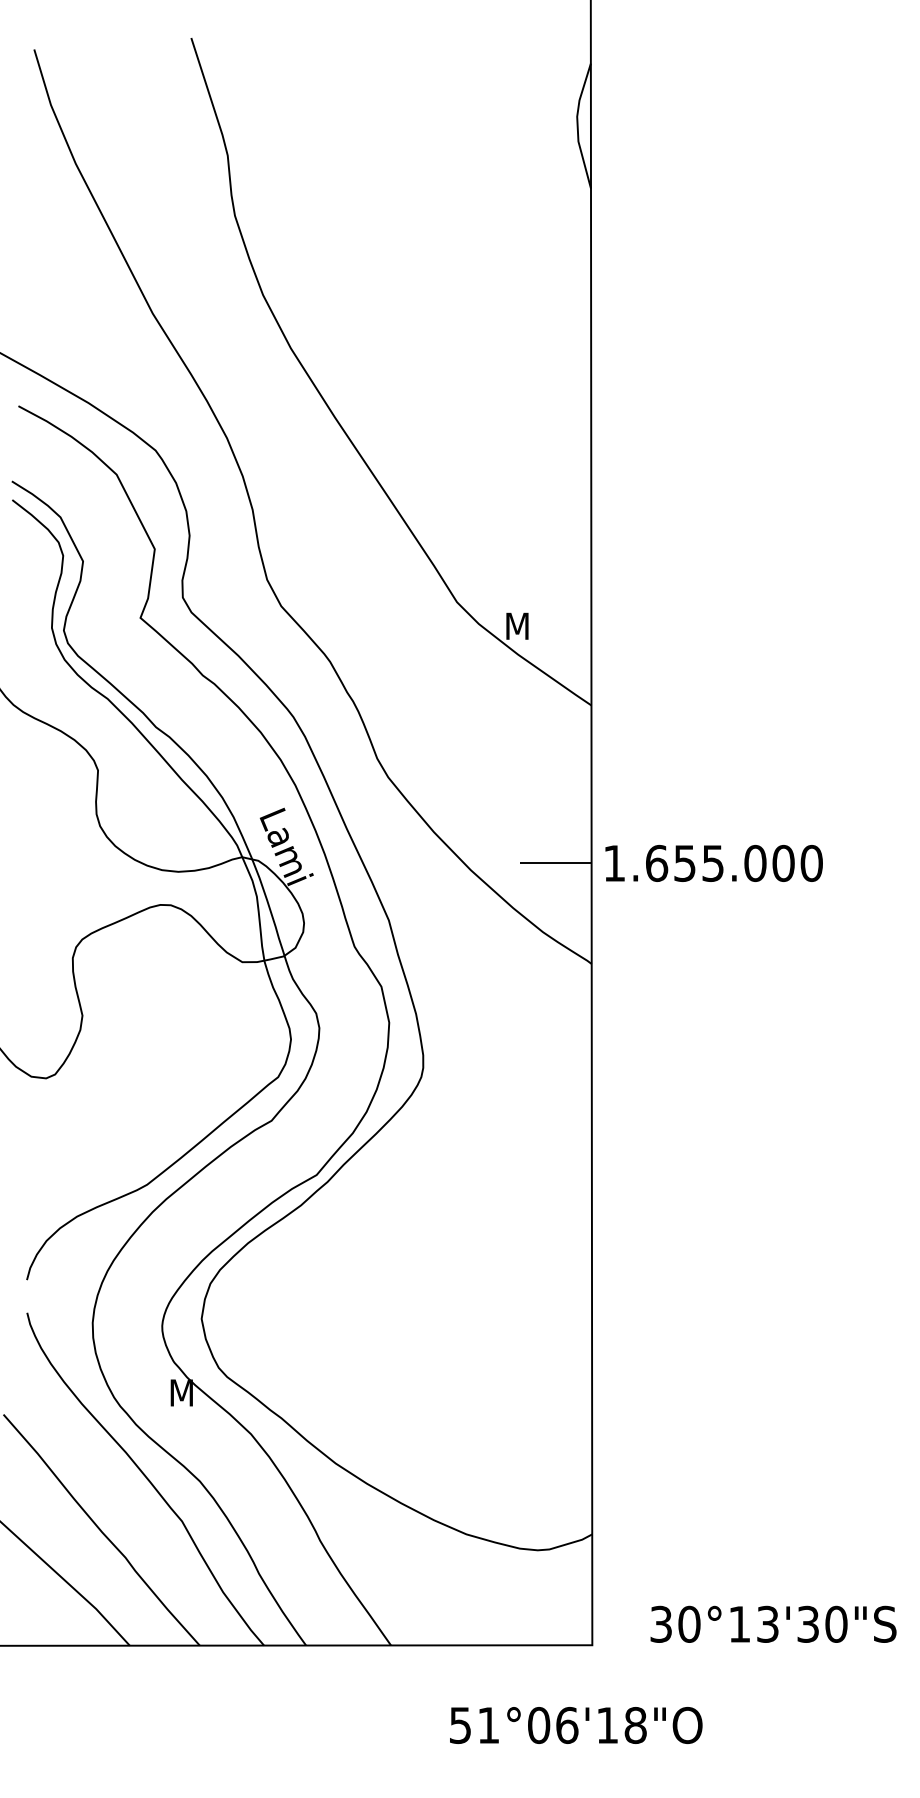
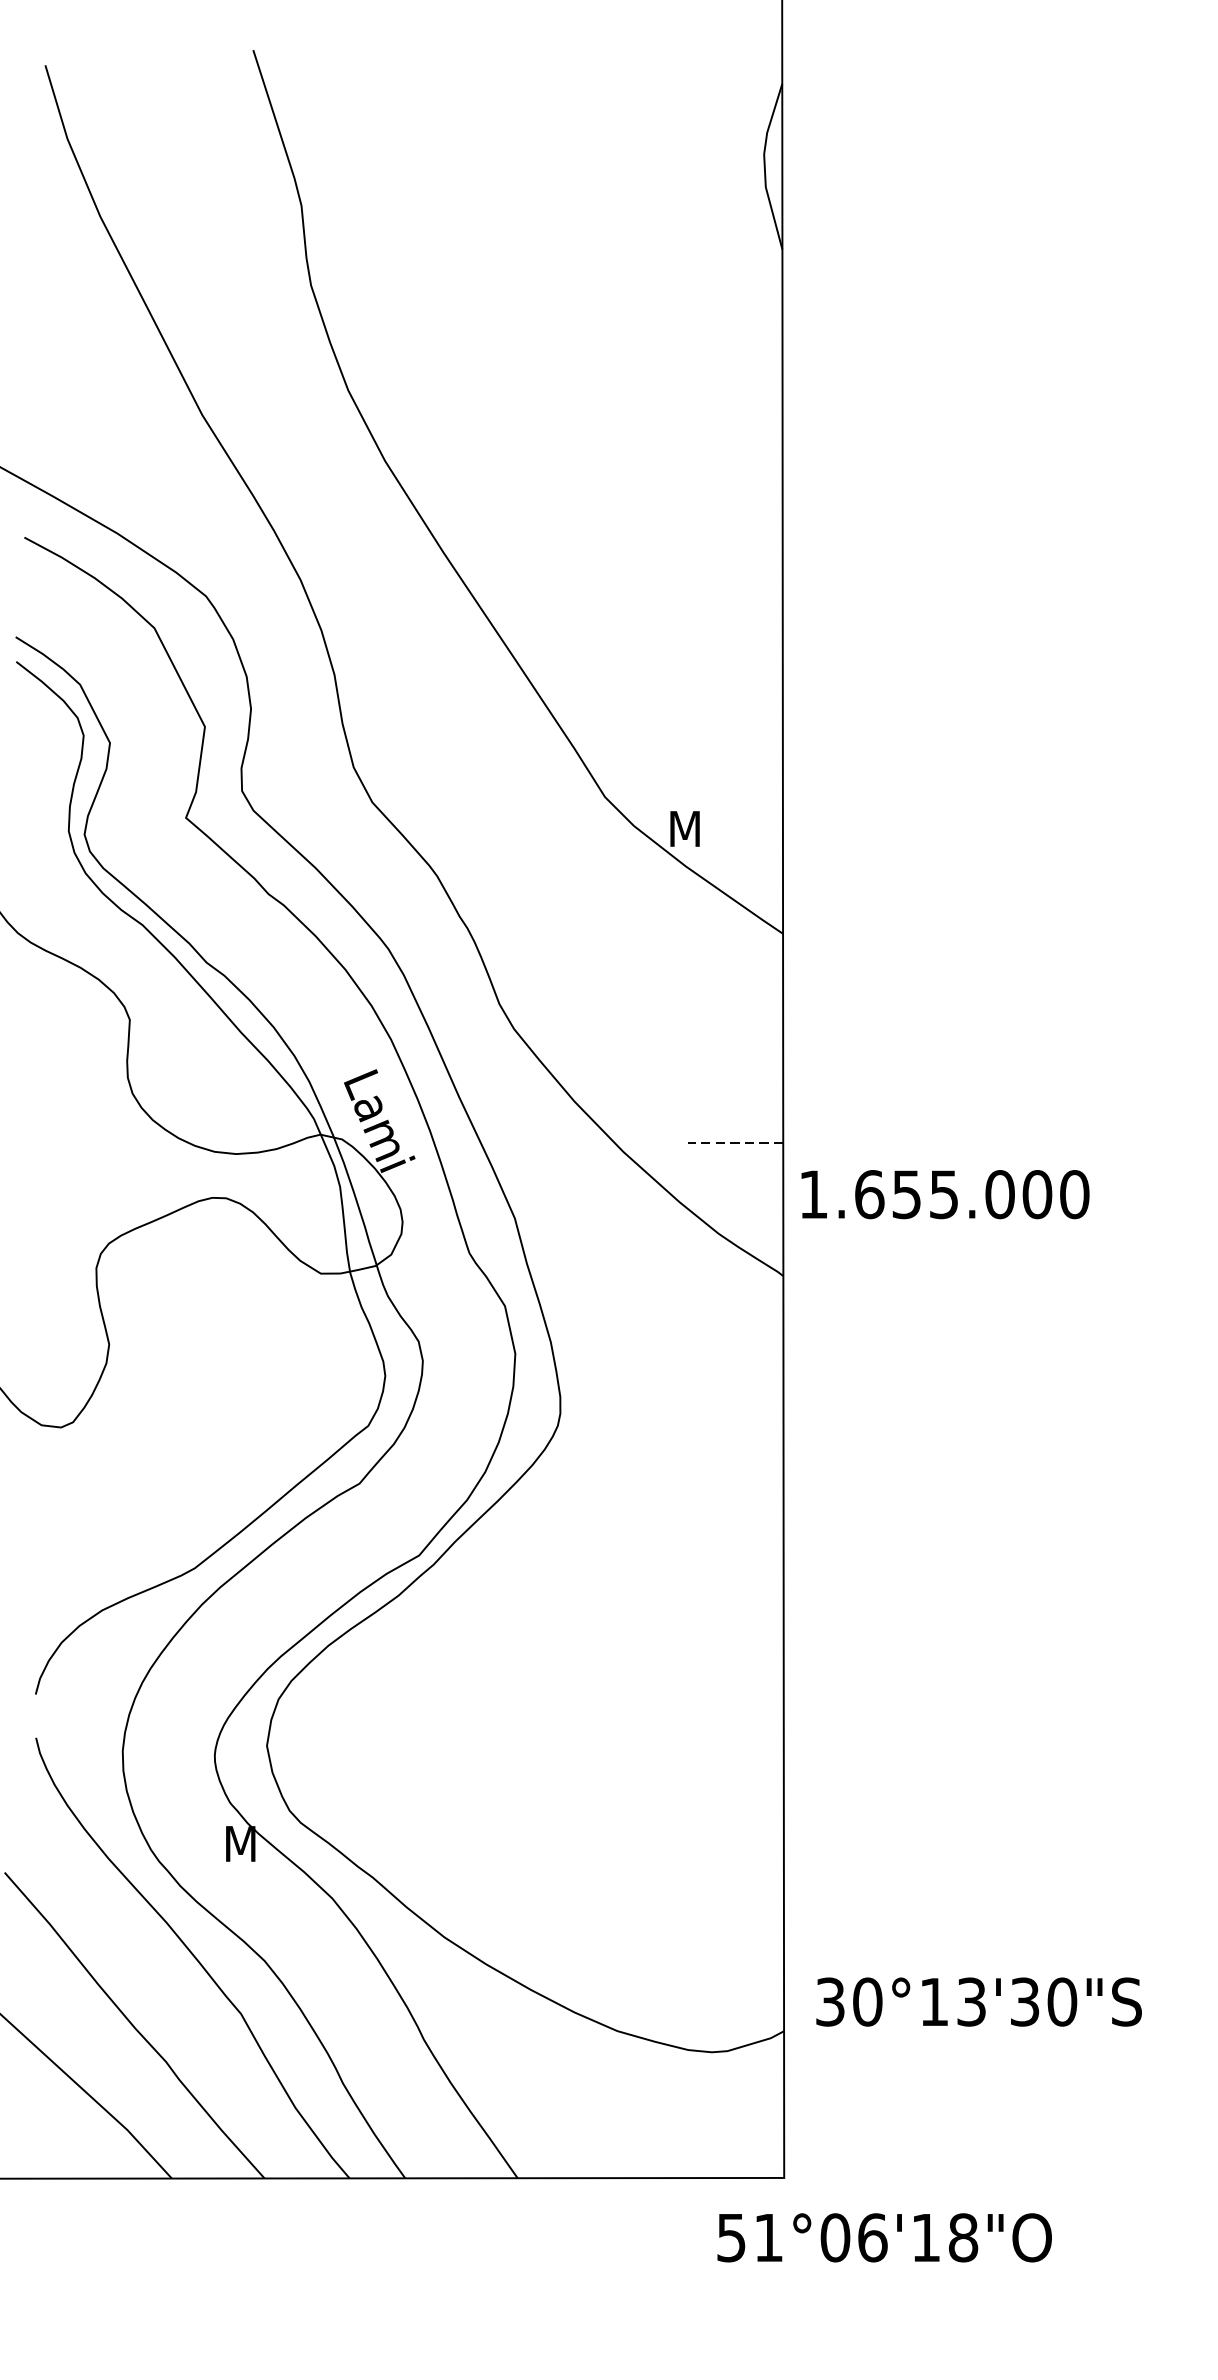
line: (555, 863) -> (735, 1143), solid -> dashed
text: (713, 863) -> (944, 1194), moved
text: (773, 1623) -> (979, 2000), moved
text: (576, 1725) -> (885, 2237), moved

